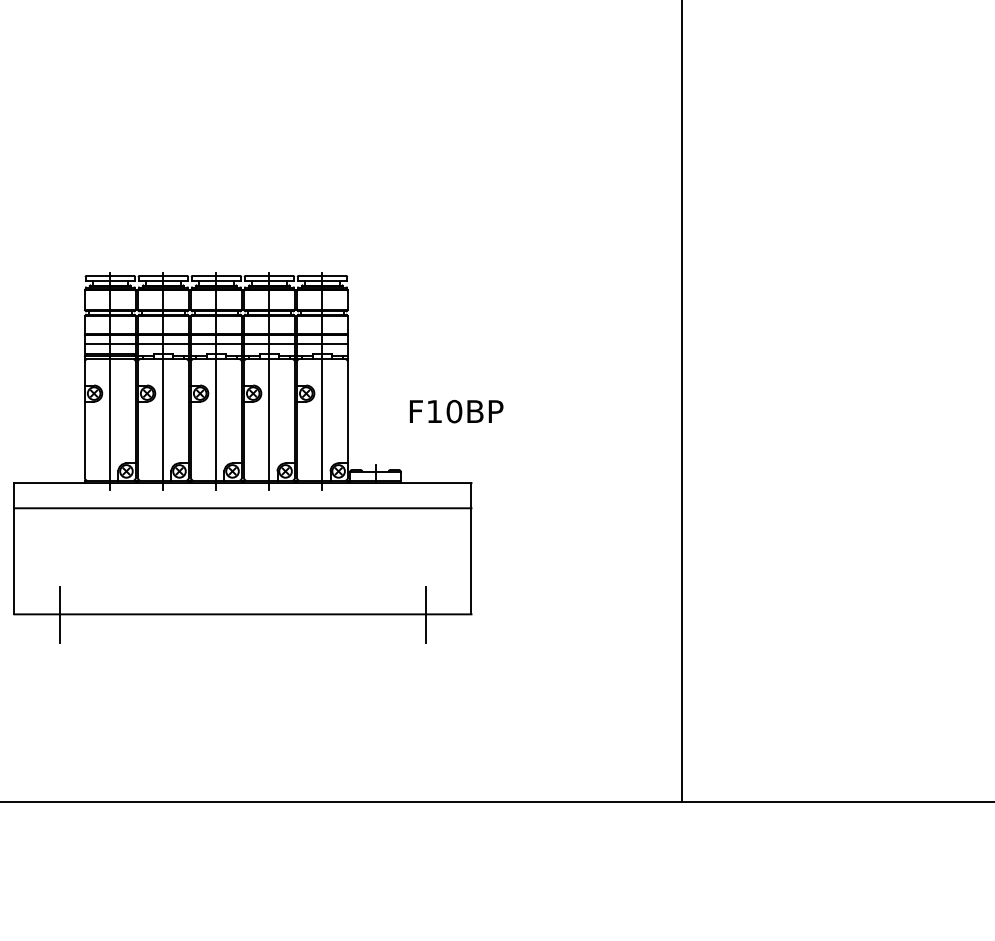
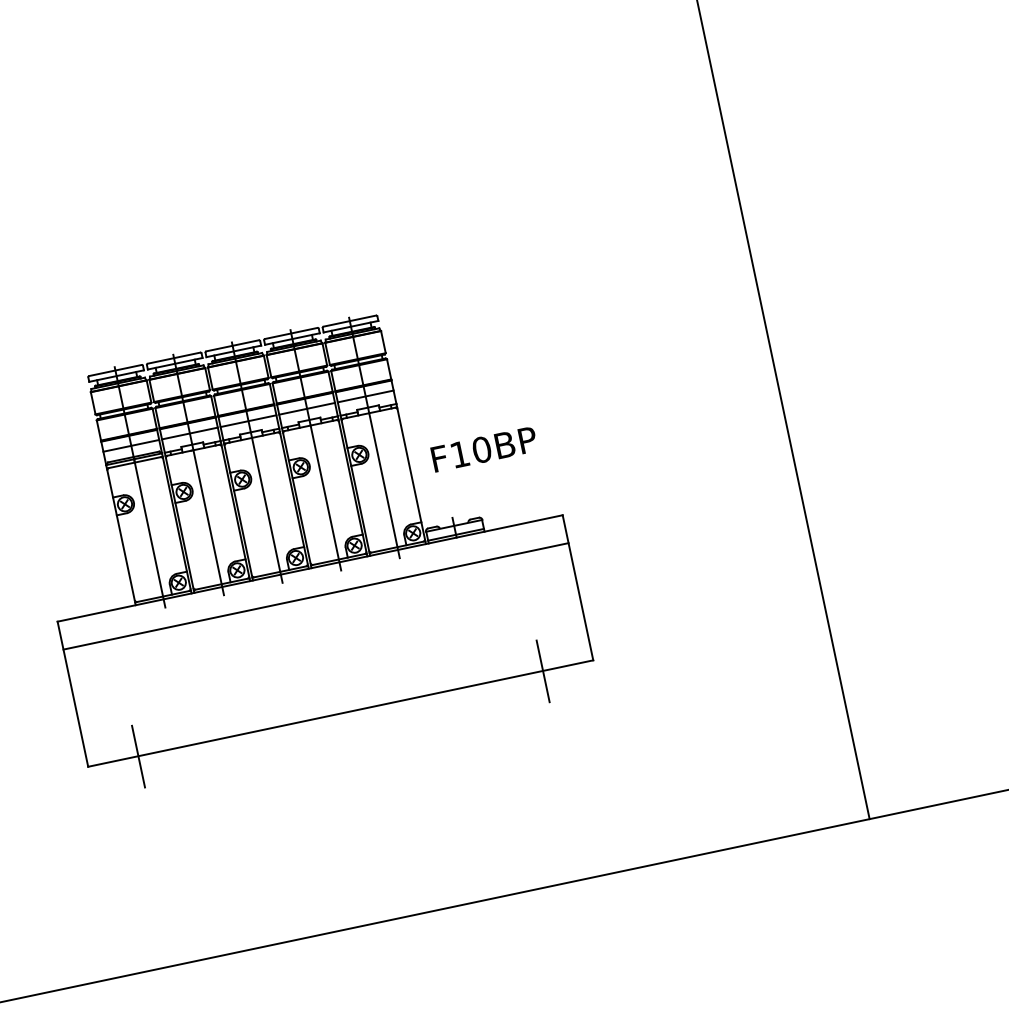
text: (456, 411) -> (484, 449), moved

